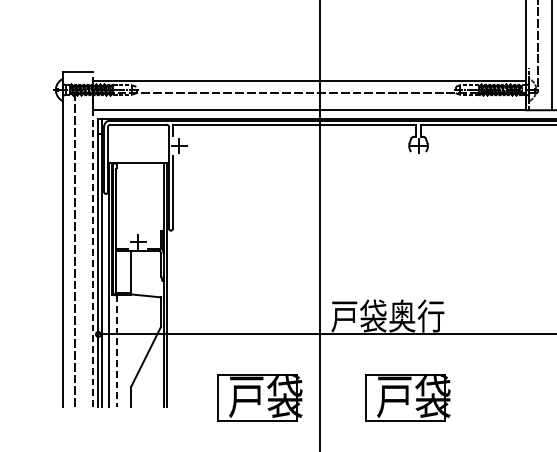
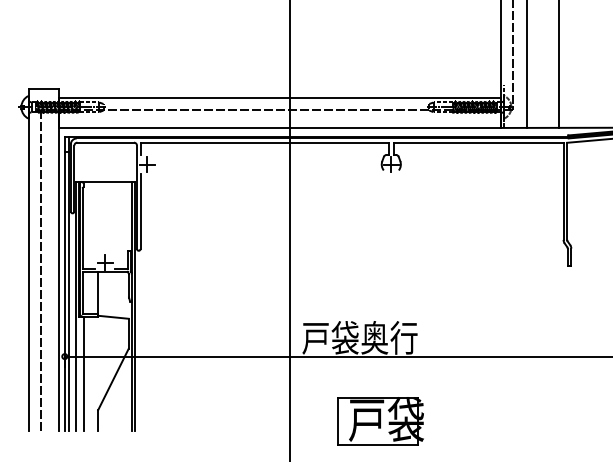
line: (92, 239) -> (58, 259), dashed -> solid
line: (116, 351) -> (83, 373), dashed -> solid
part: (259, 398) -> (229, 421), removed

